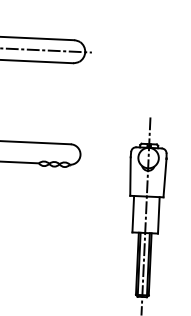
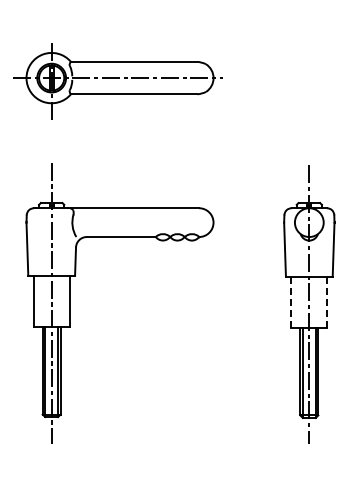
line: (133, 214) -> (291, 302), solid -> dashed
line: (158, 215) -> (327, 302), solid -> dashed

